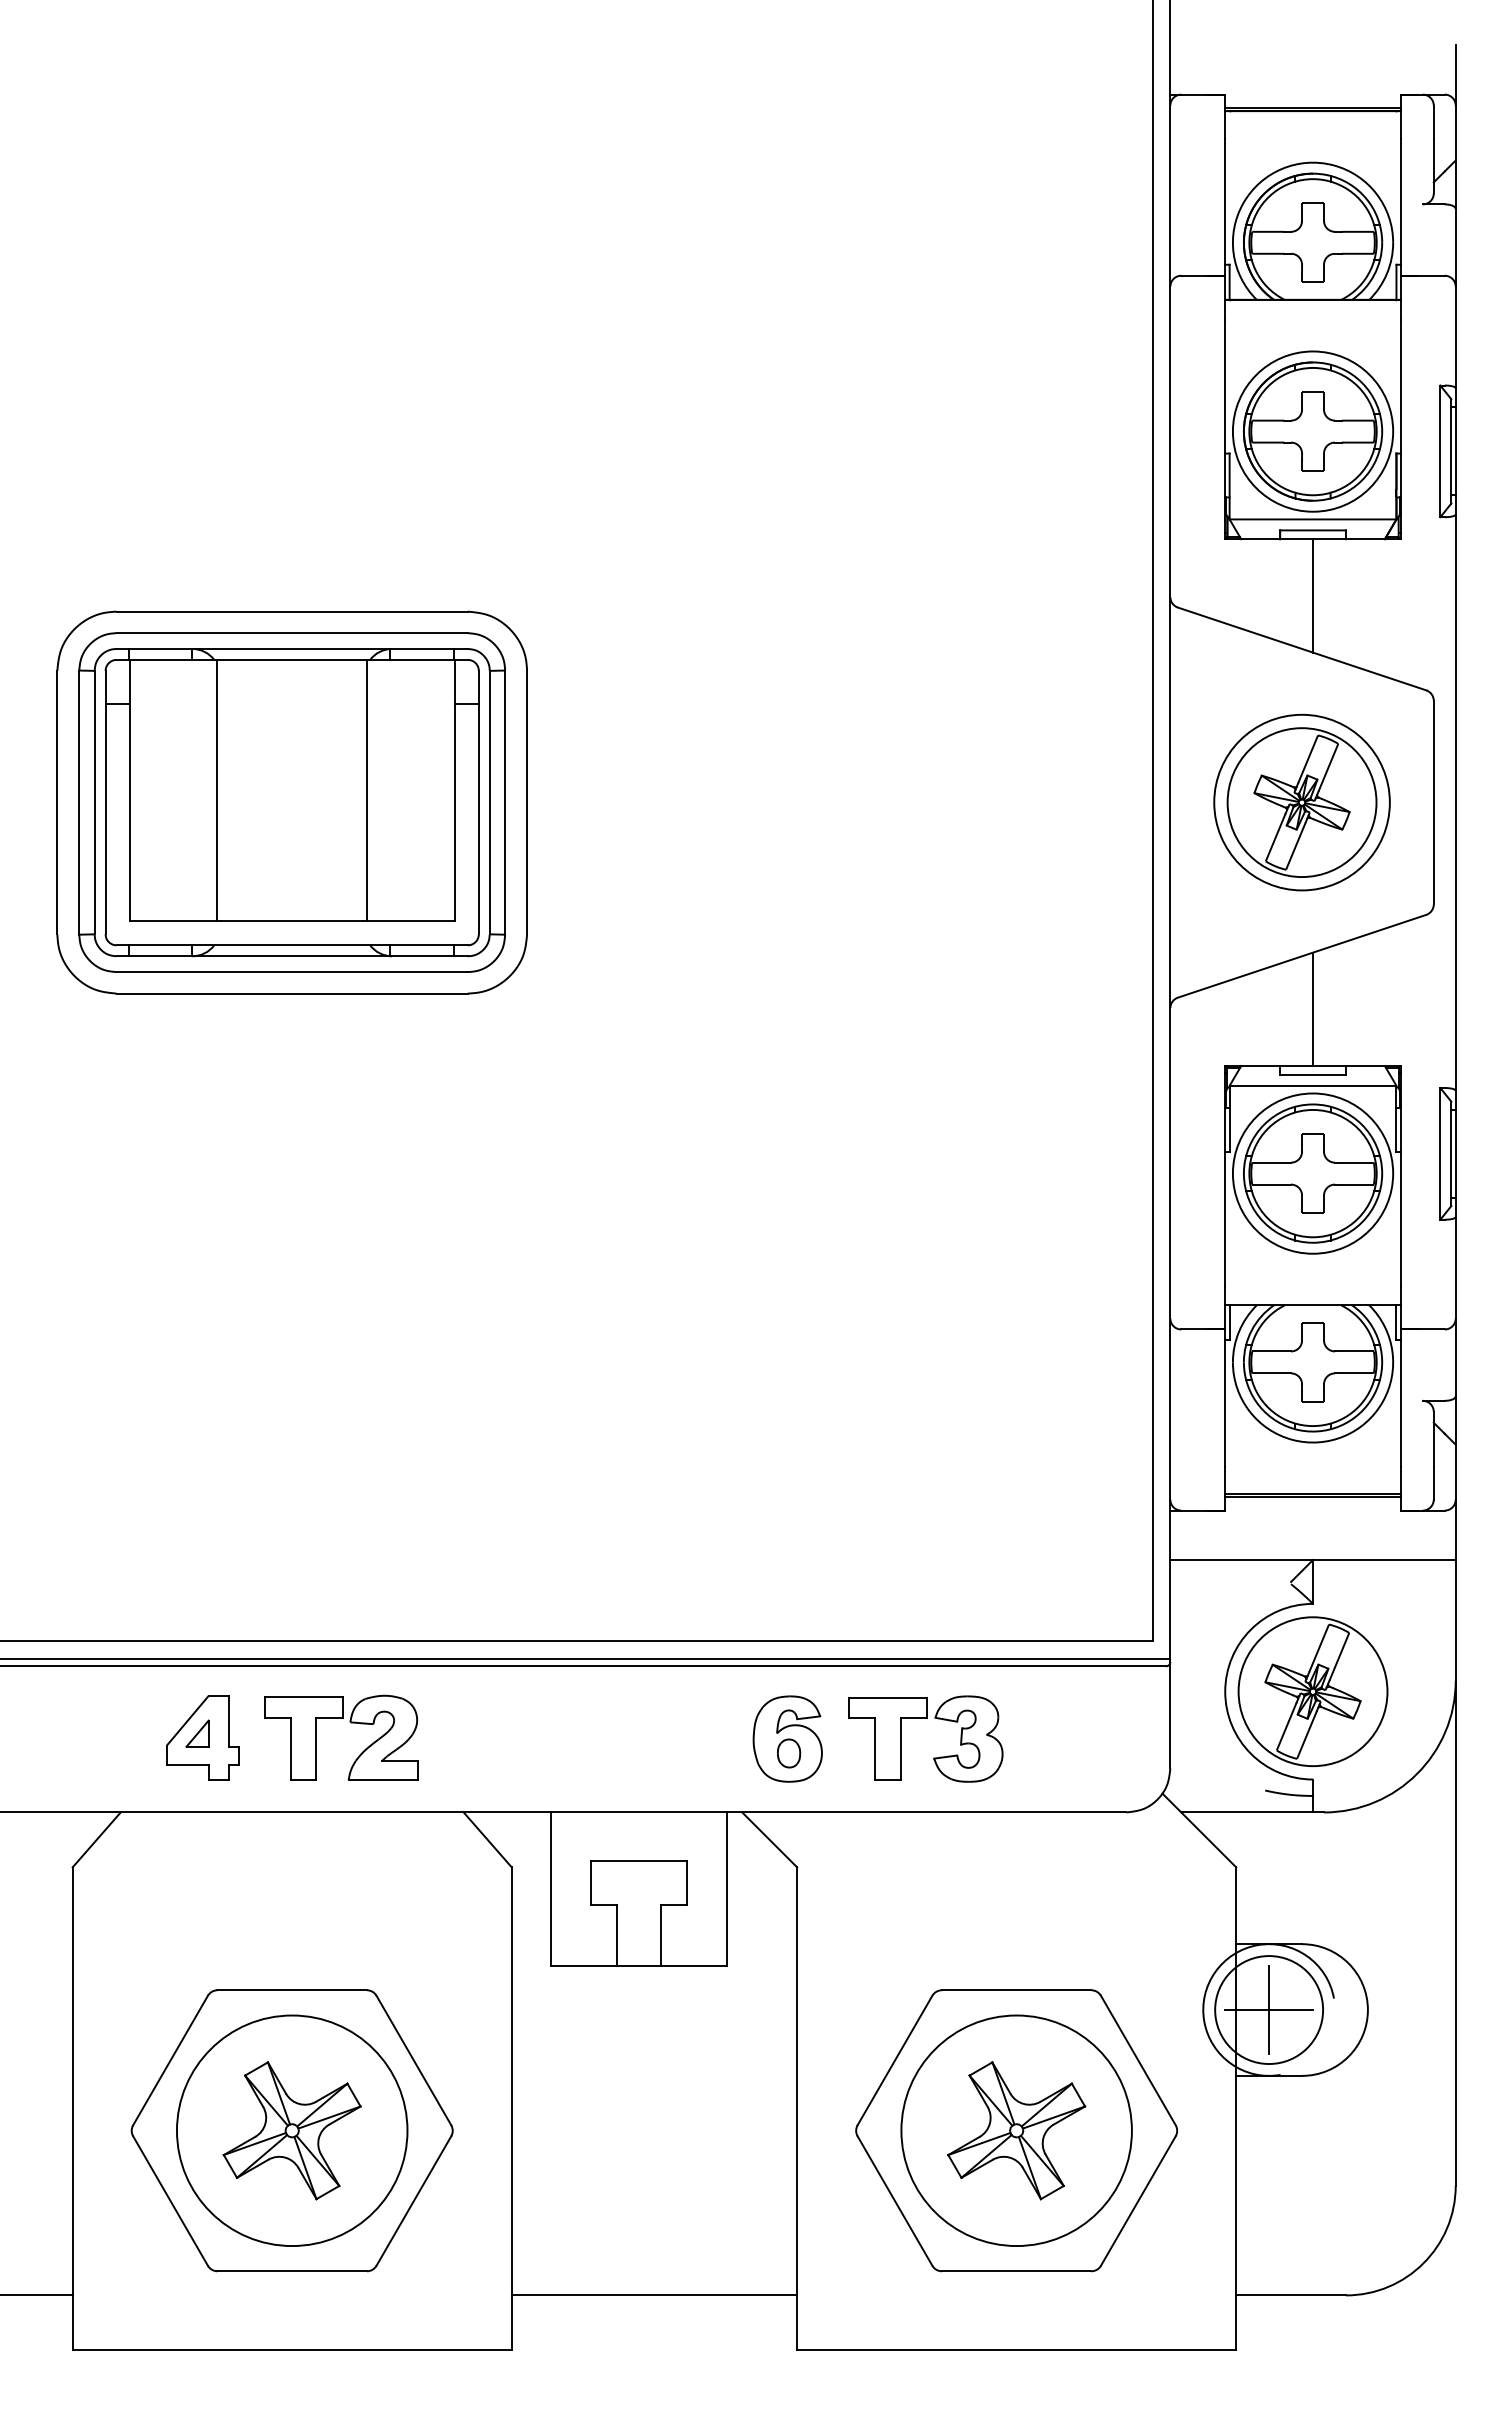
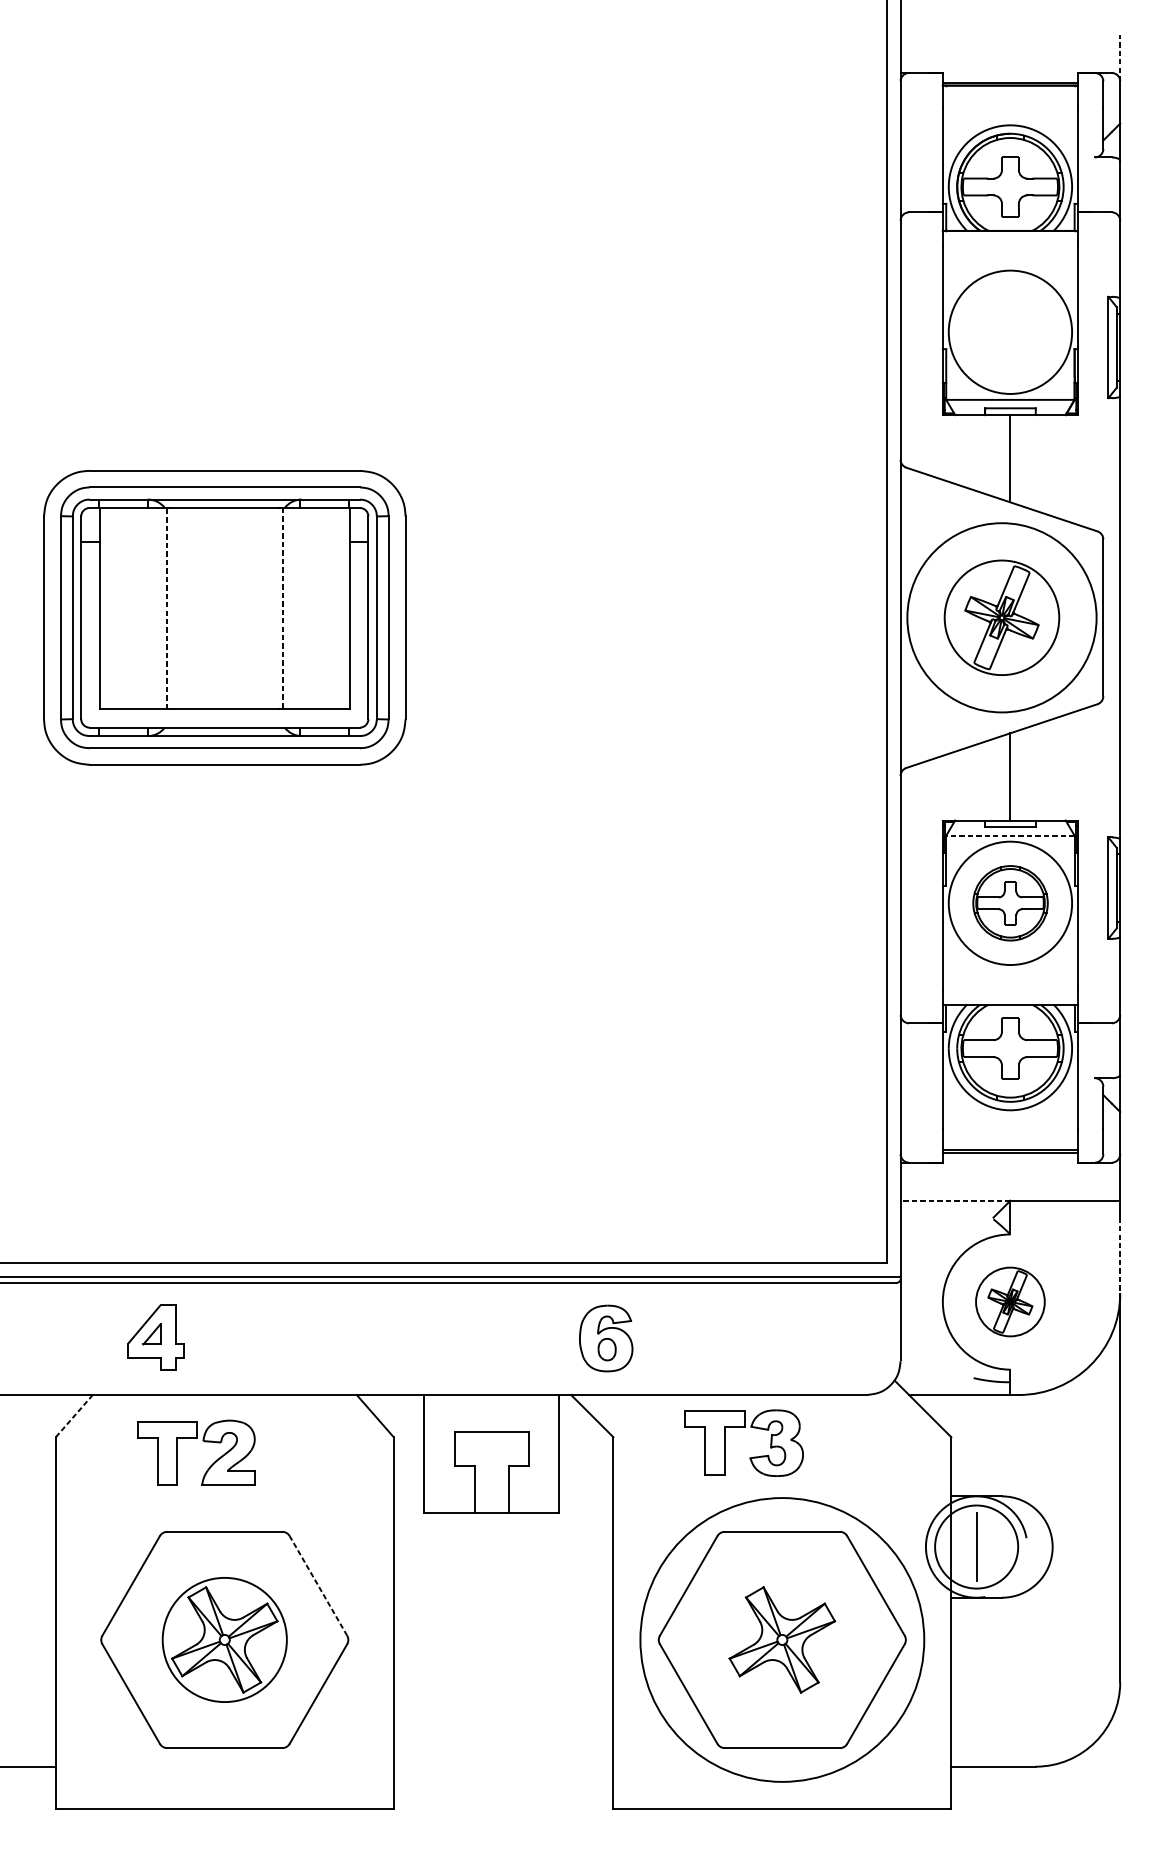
line: (1455, 74) -> (1120, 57), solid -> dashed
part: (1313, 431) -> (1010, 332), removed
line: (217, 790) -> (167, 608), solid -> dashed
line: (367, 790) -> (282, 608), solid -> dashed
circle: (1301, 802) -> (1001, 617), size x1.4
line: (1312, 1085) -> (1010, 835), solid -> dashed
part: (1313, 1173) -> (1010, 903), size x0.7
line: (1241, 1560) -> (955, 1201), solid -> dashed
line: (1455, 1631) -> (1120, 1255), solid -> dashed
part: (1312, 1691) -> (1010, 1301), size x0.6
part: (925, 1718) -> (743, 1427), moved
part: (350, 1723) -> (203, 1441), moved
line: (97, 1839) -> (74, 1415), solid -> dashed
line: (1269, 2010) -> (976, 1547), removed
line: (413, 2060) -> (318, 1585), solid -> dashed
circle: (291, 2130) -> (224, 1639), size x0.7
circle: (1016, 2130) -> (782, 1639), size x1.6
line: (654, 2295) -> (503, 1766), removed

